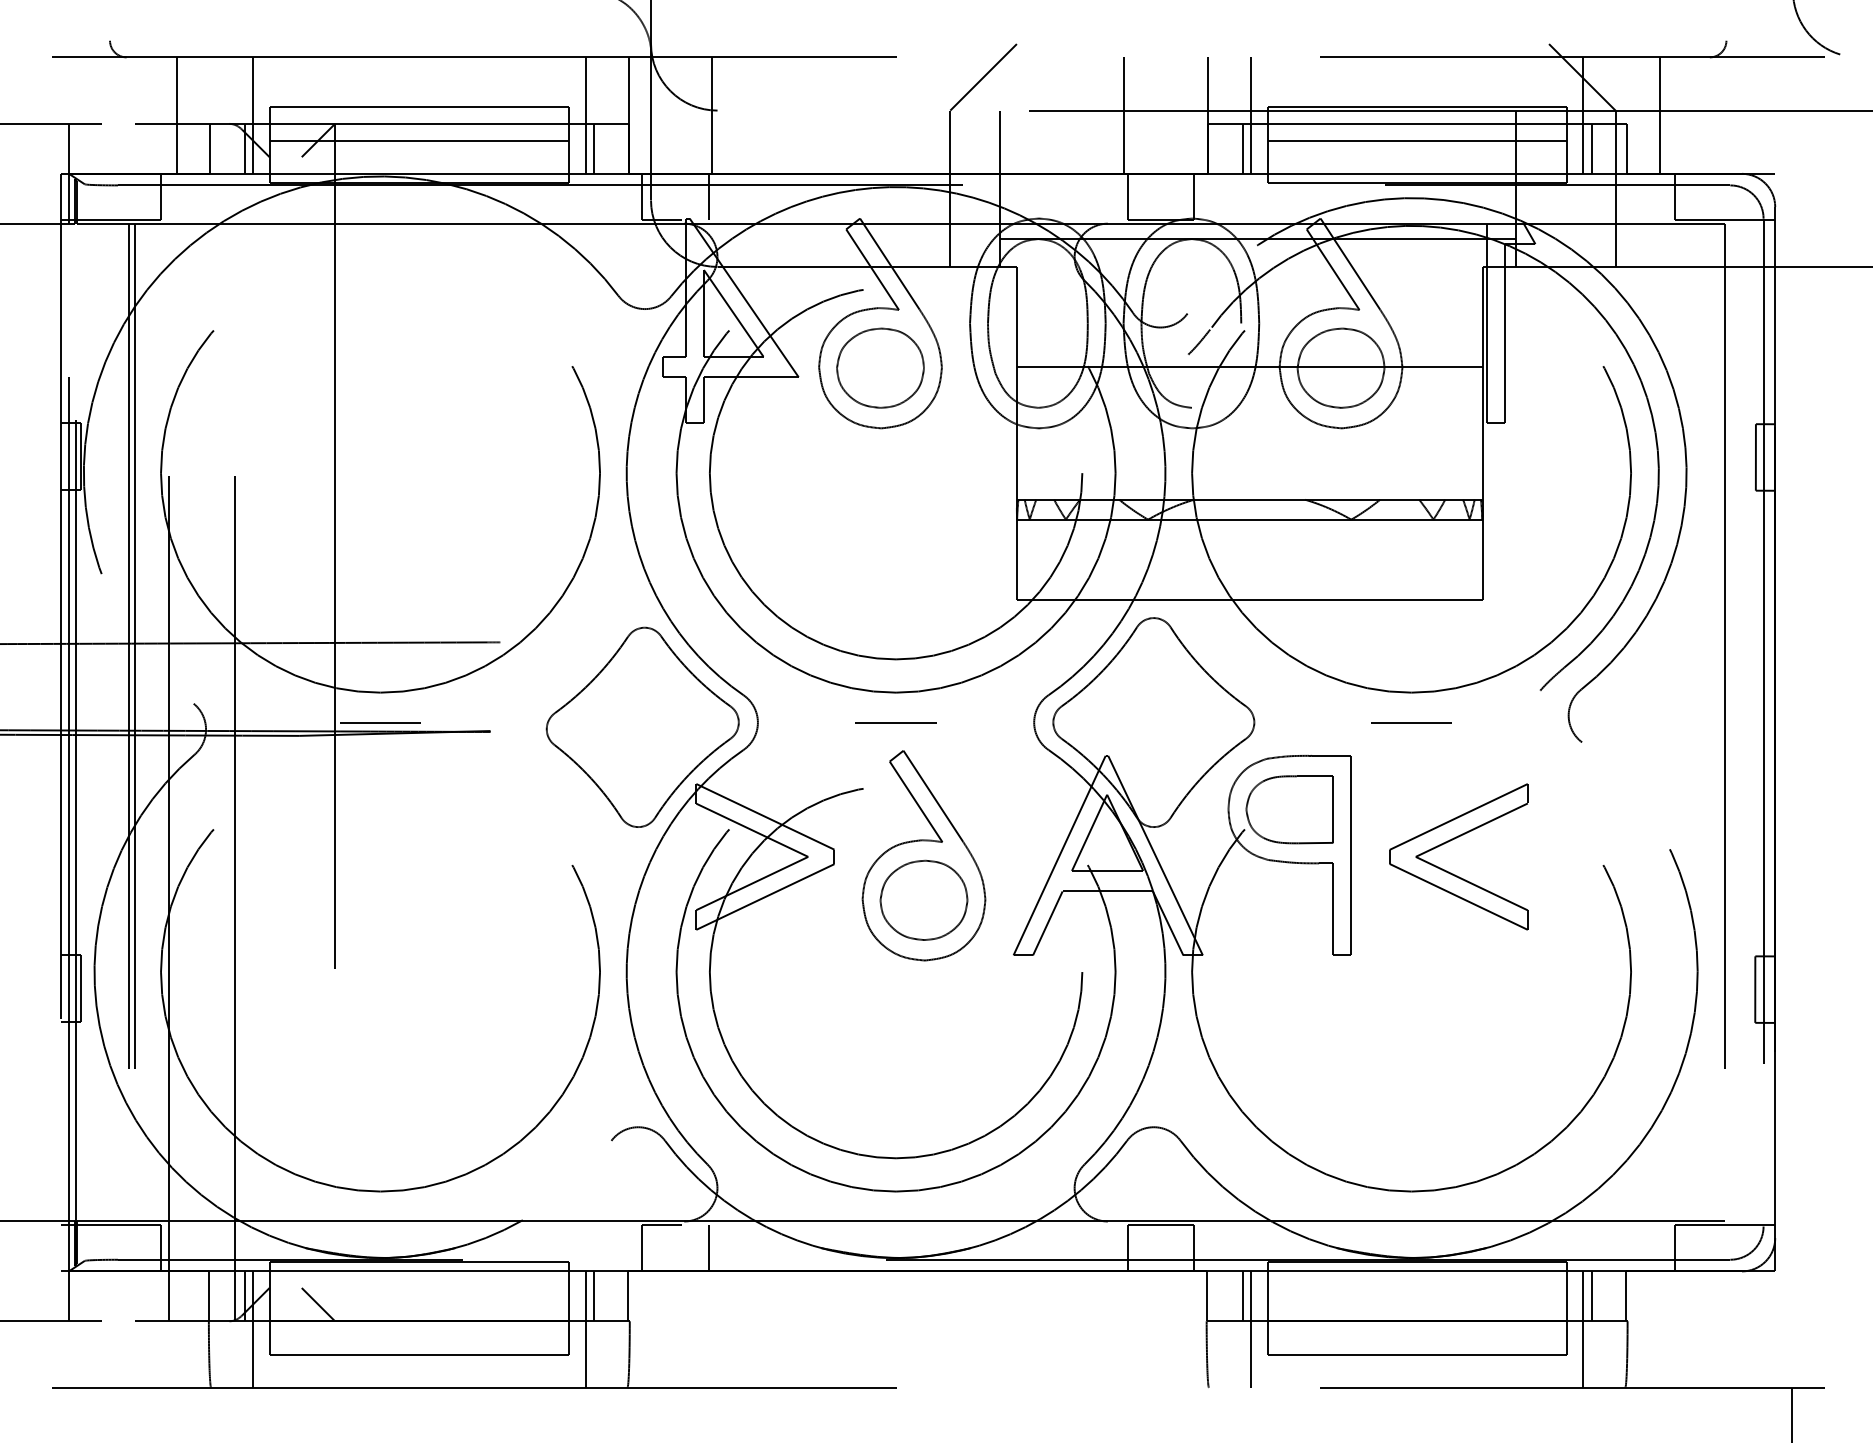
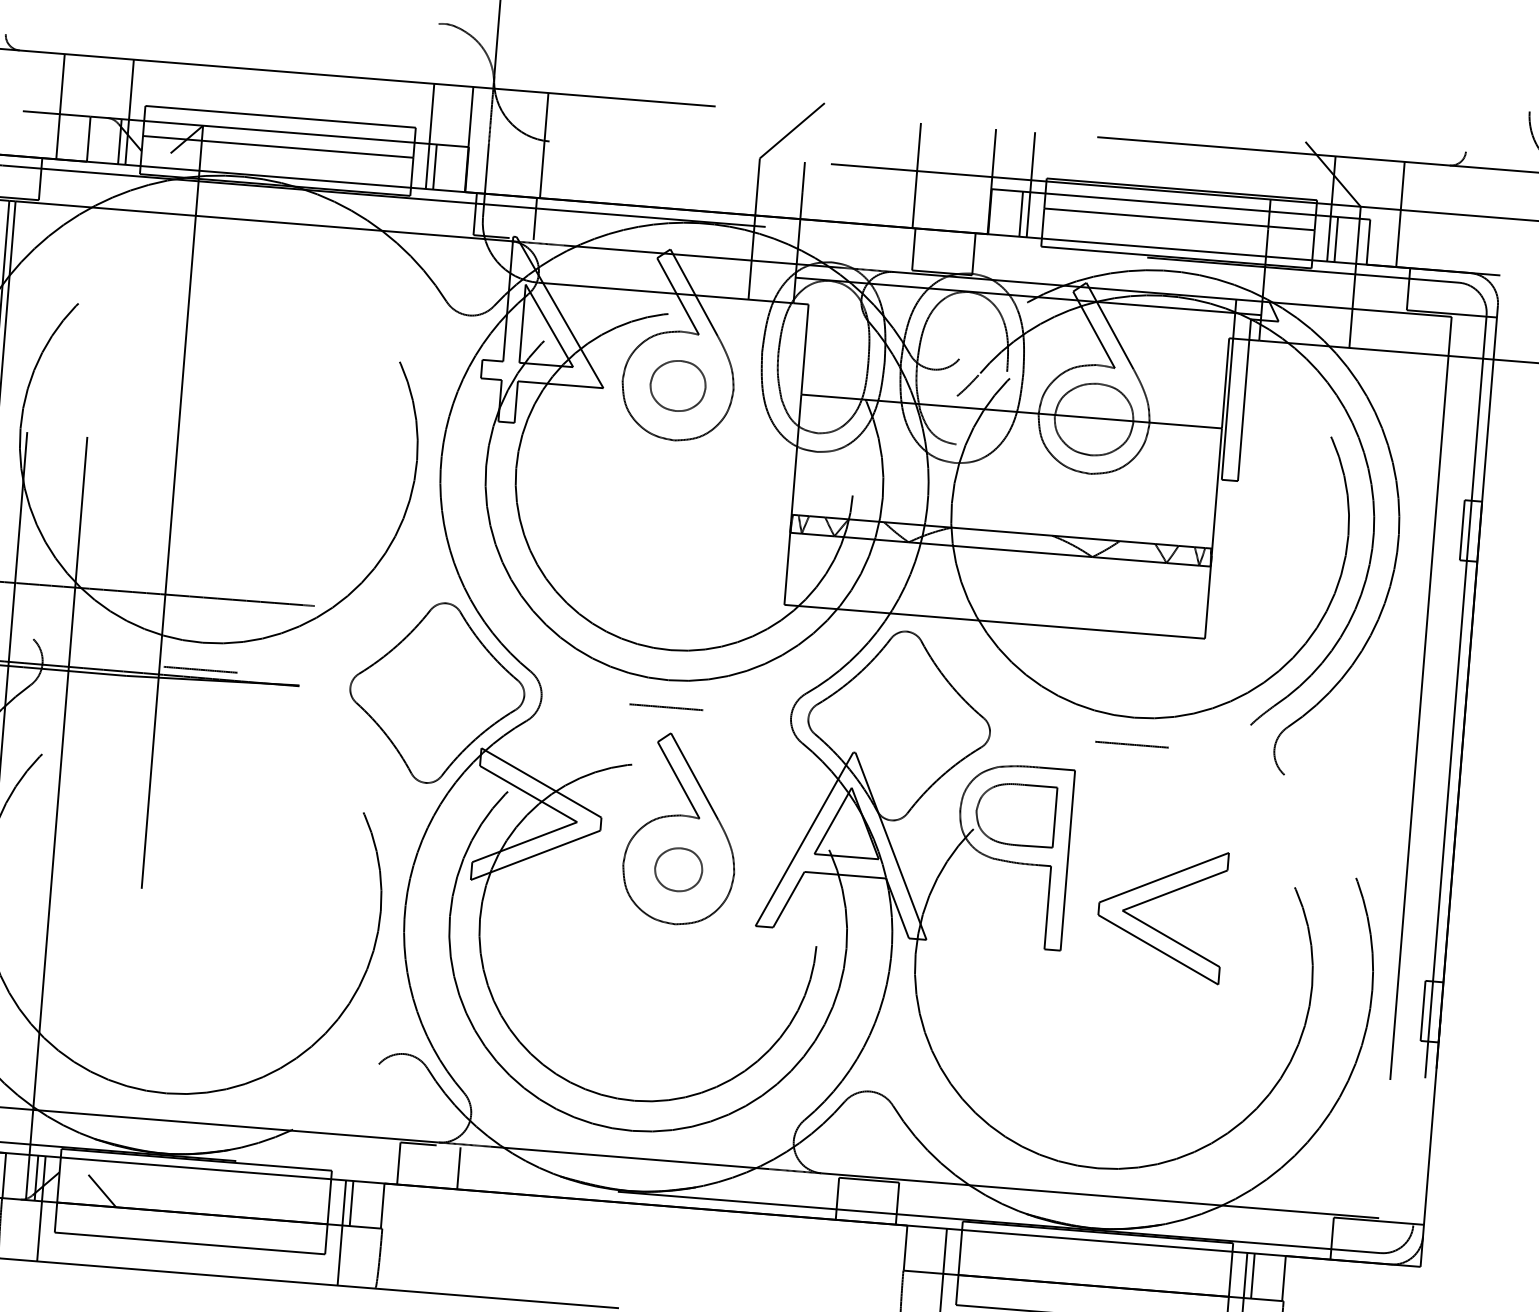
part: (880, 367) -> (678, 385), size x0.7
part: (1450, 841) -> (1154, 899), moved
part: (923, 899) -> (678, 869), size x0.6
line: (1242, 1296) -> (937, 1250), removed

